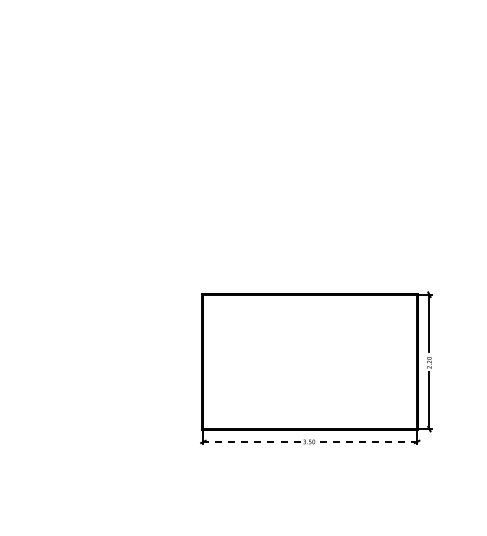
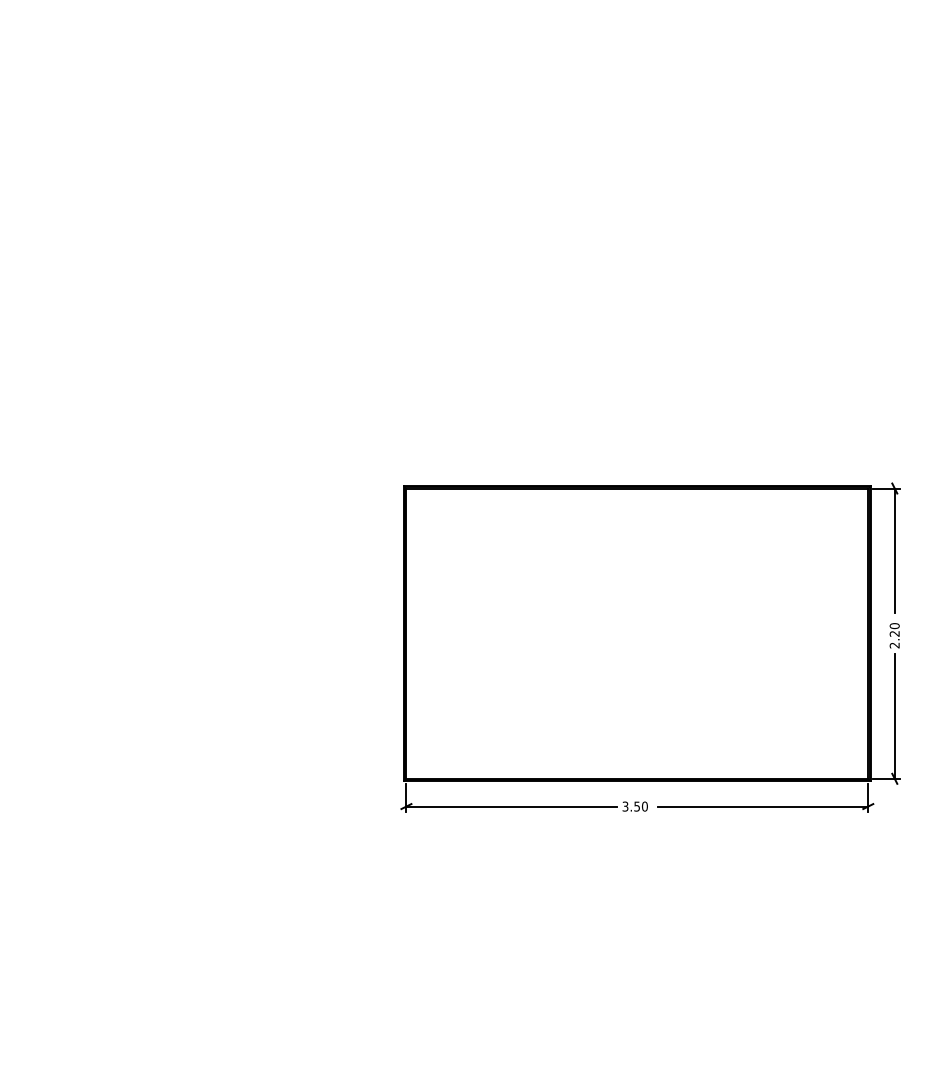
line: (252, 441) -> (512, 805), dashed -> solid
line: (368, 441) -> (763, 805), dashed -> solid

